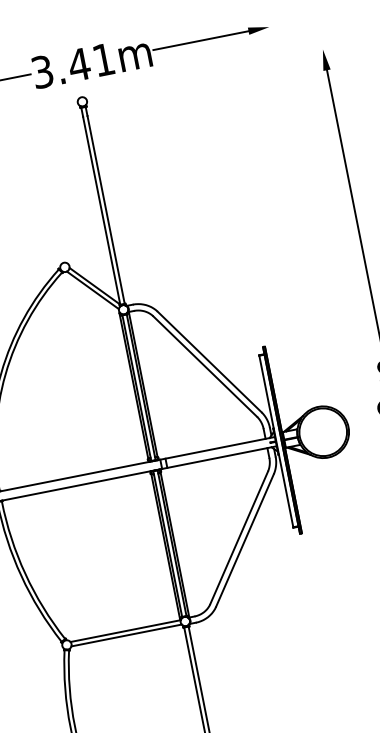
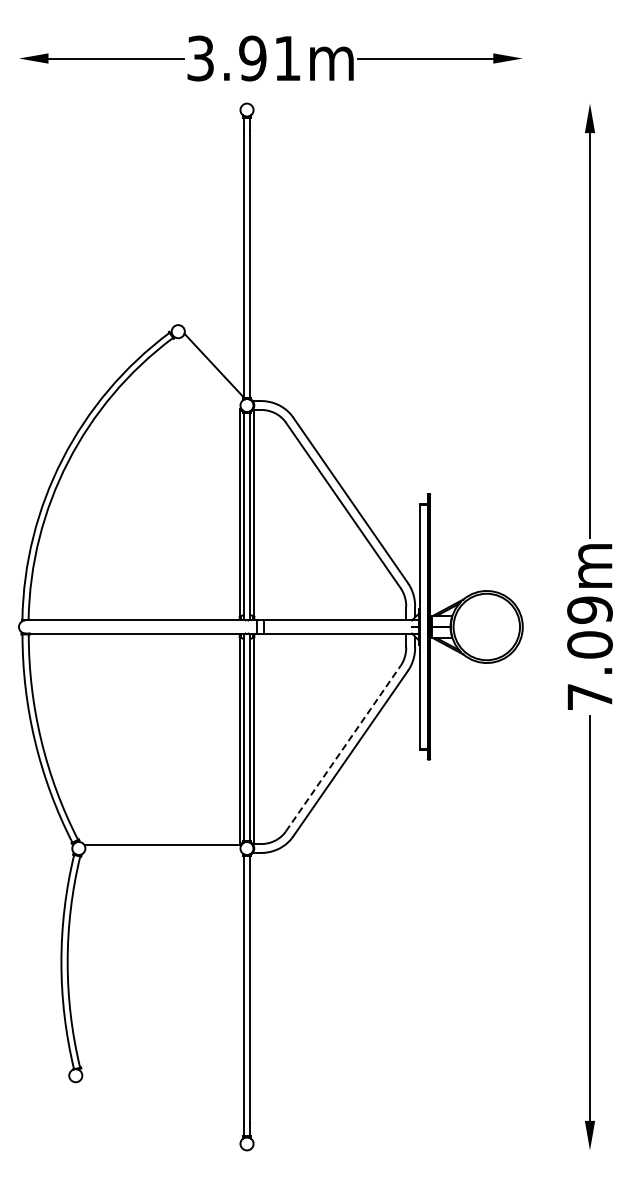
text: (79, 64) -> (252, 58), 3.41m -> 3.91m
line: (92, 290) -> (209, 370), removed
line: (239, 537) -> (343, 748), solid -> dashed
line: (126, 635) -> (162, 851), removed

